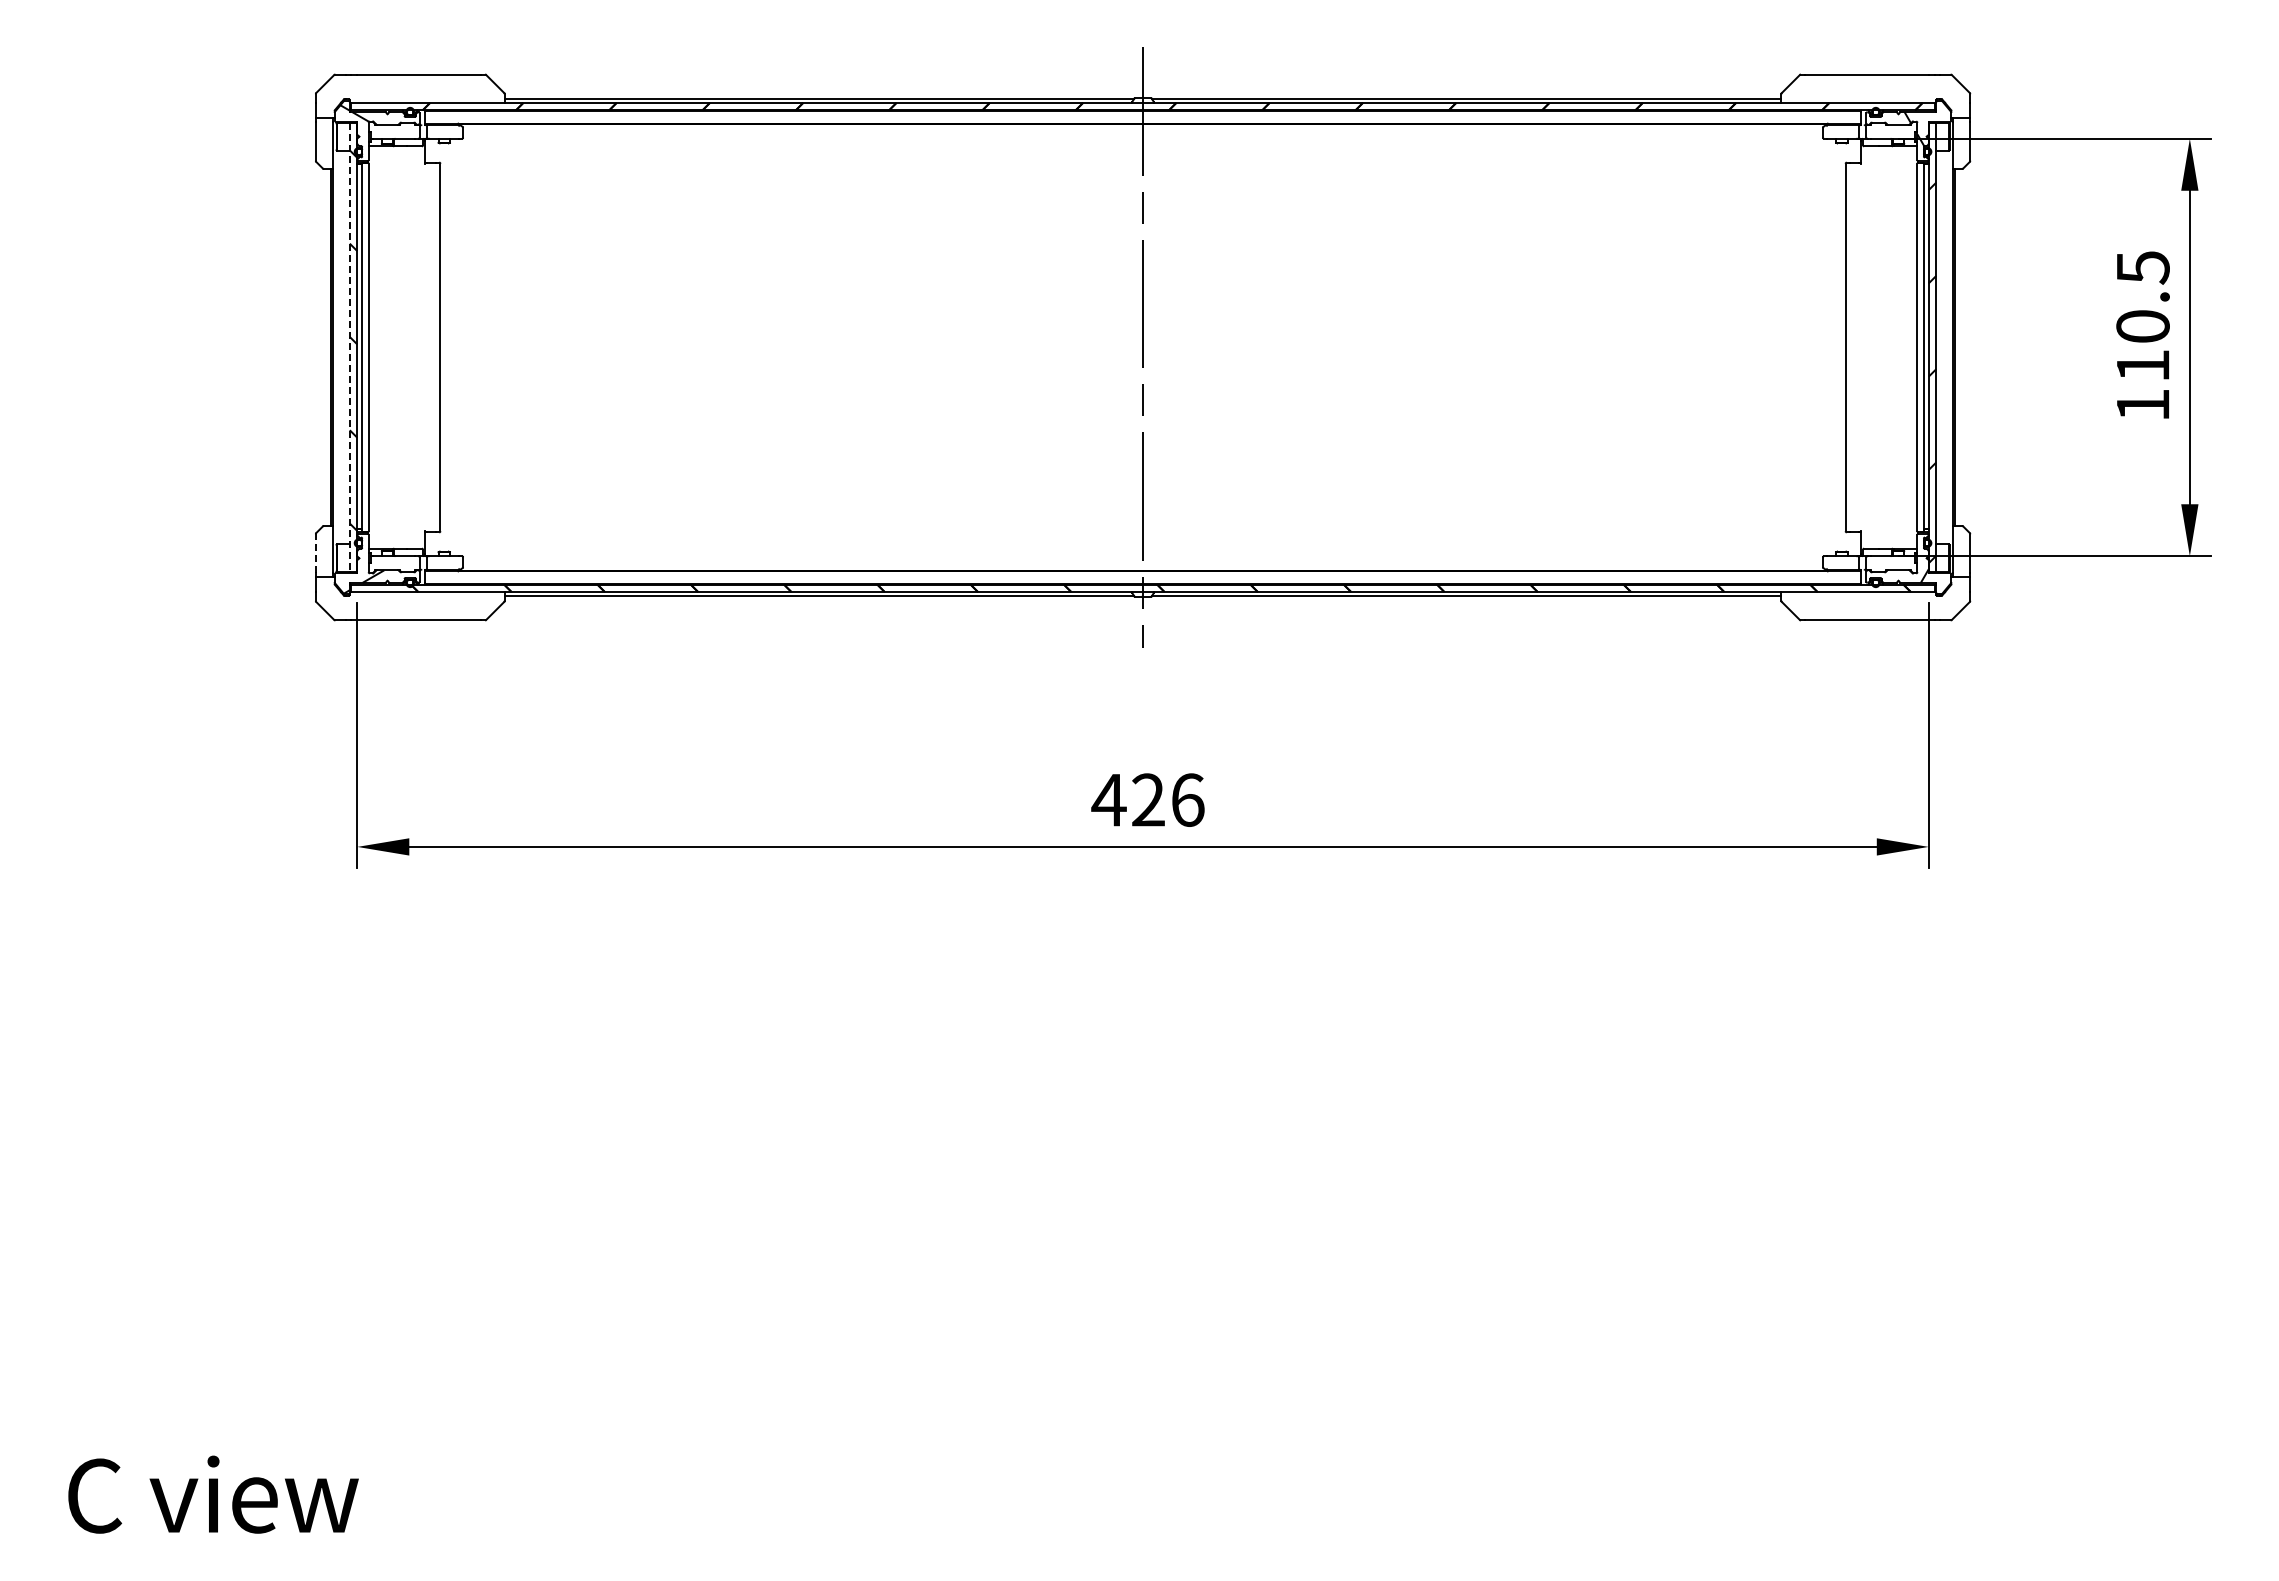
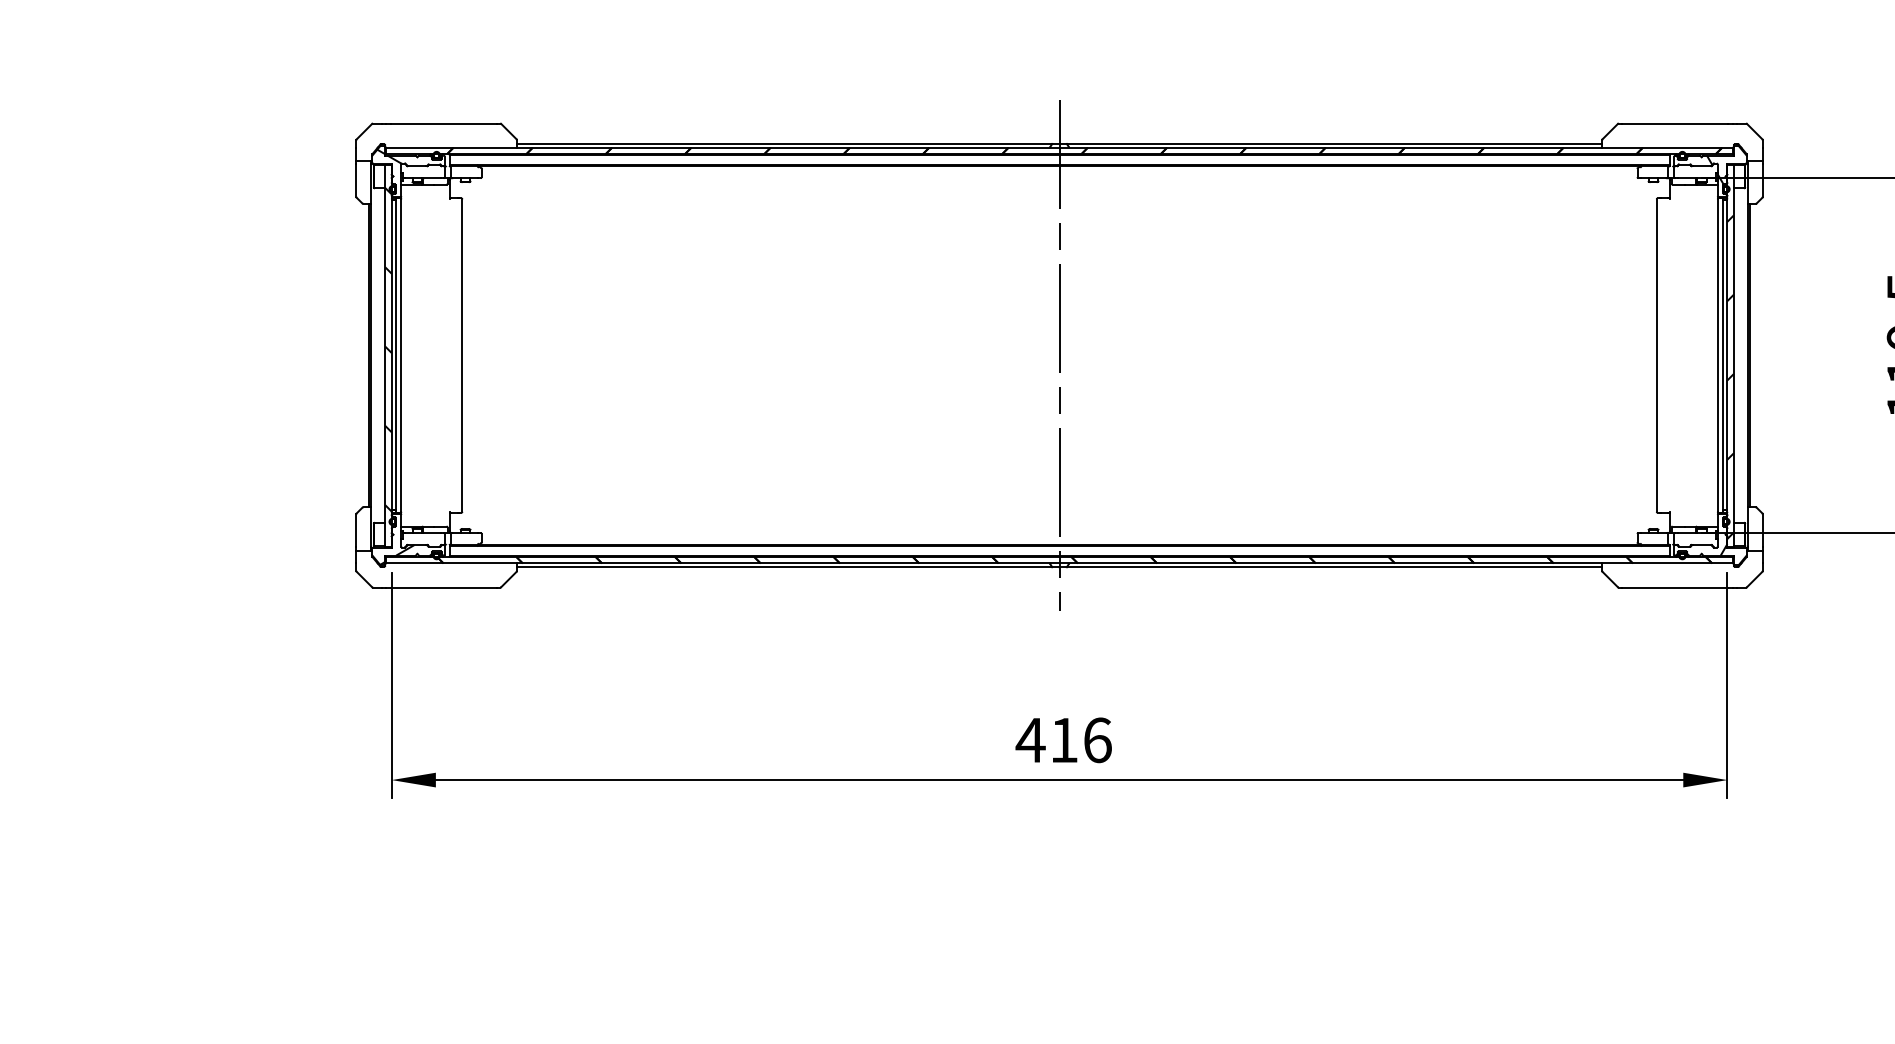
line: (349, 347) -> (385, 355), dashed -> solid
line: (315, 553) -> (356, 530), dashed -> solid
text: (1148, 799) -> (1064, 739), 426 -> 416

